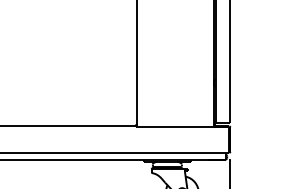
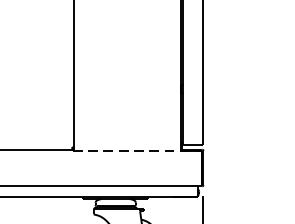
line: (182, 127) -> (136, 151), solid -> dashed

